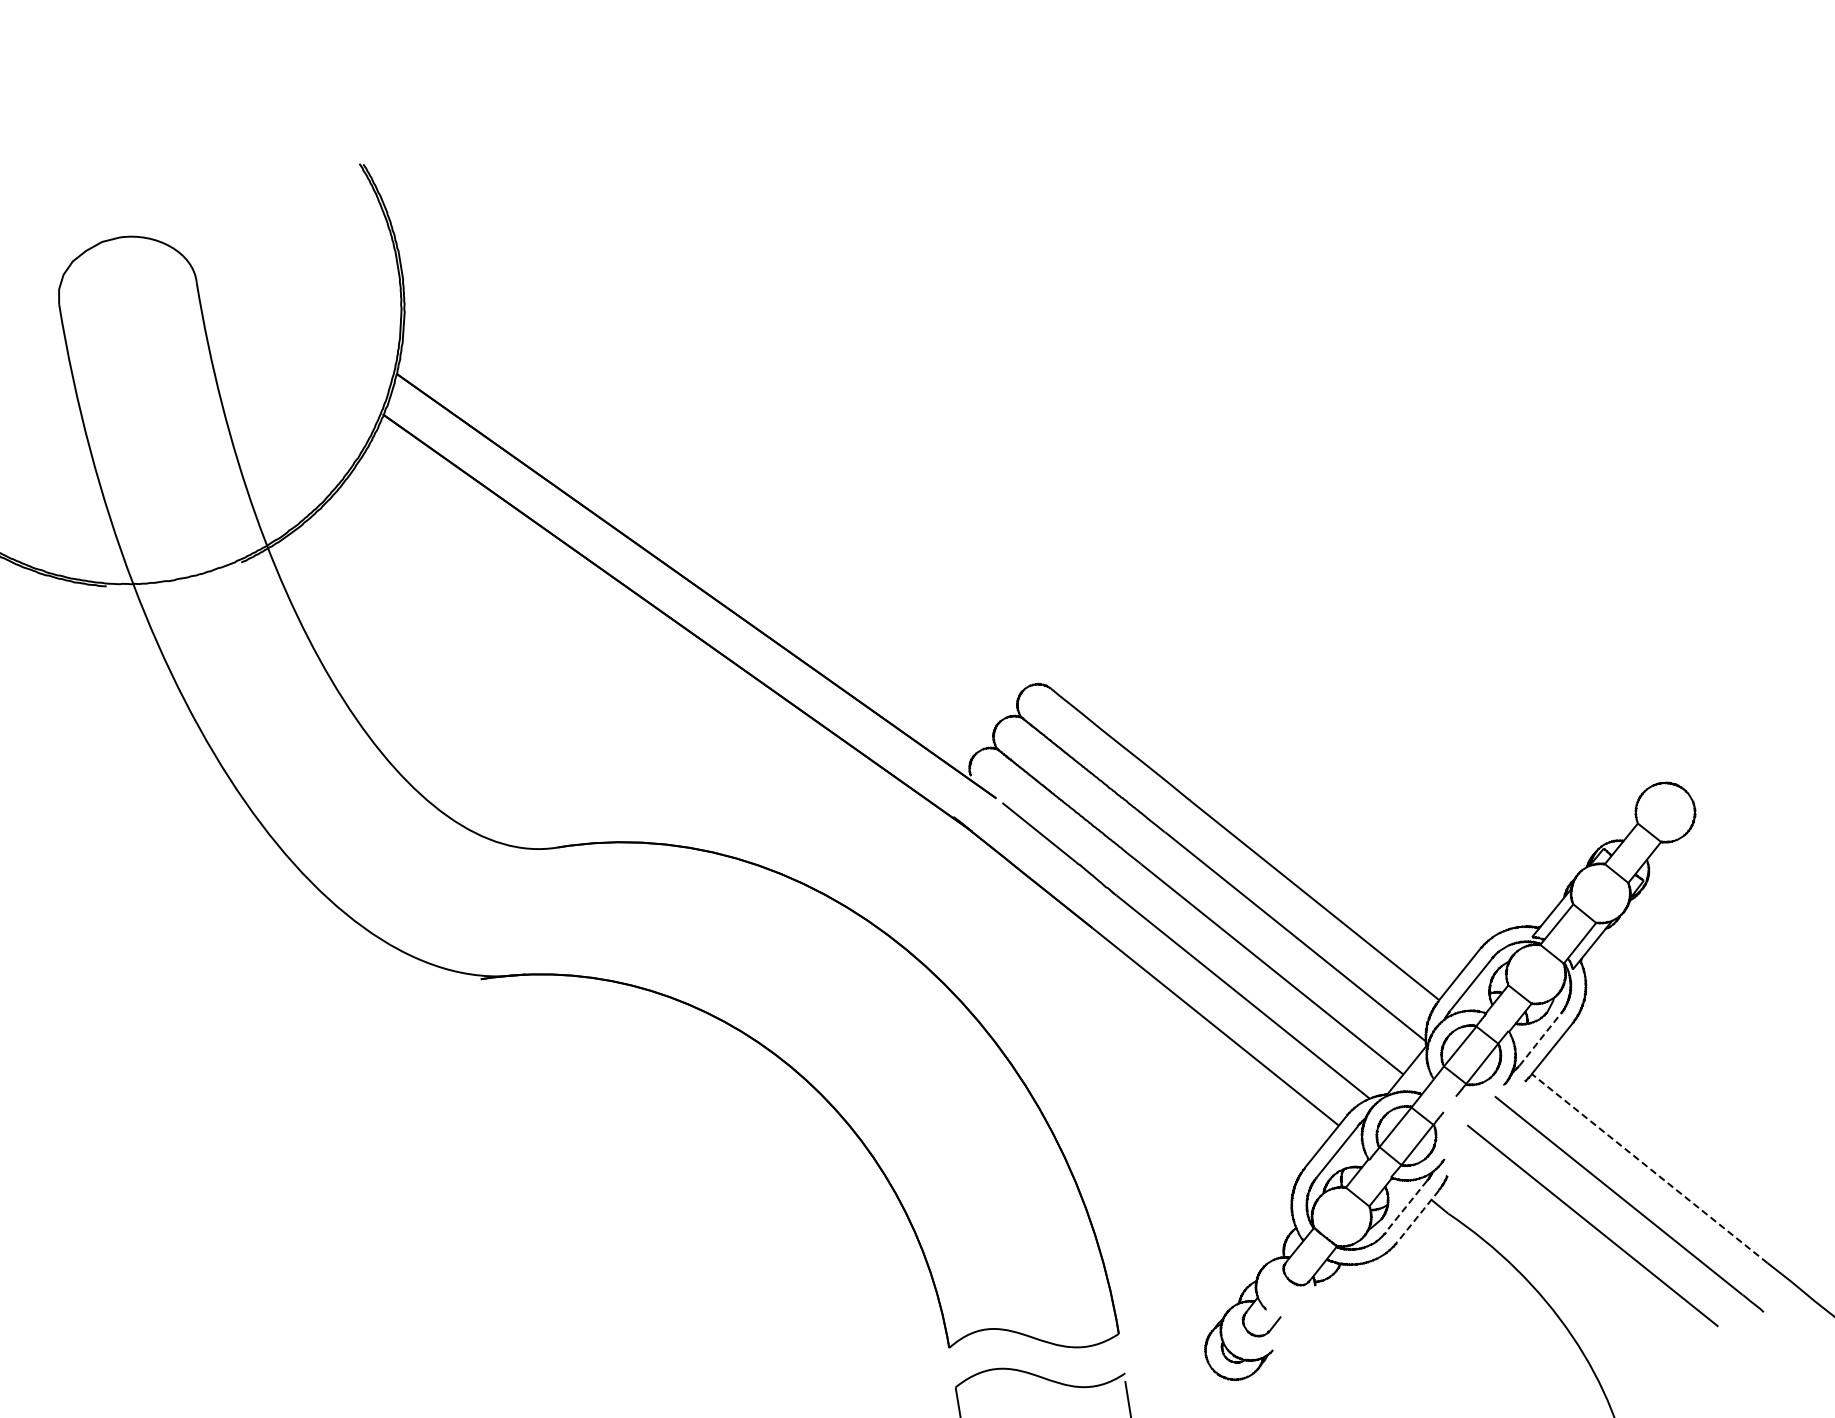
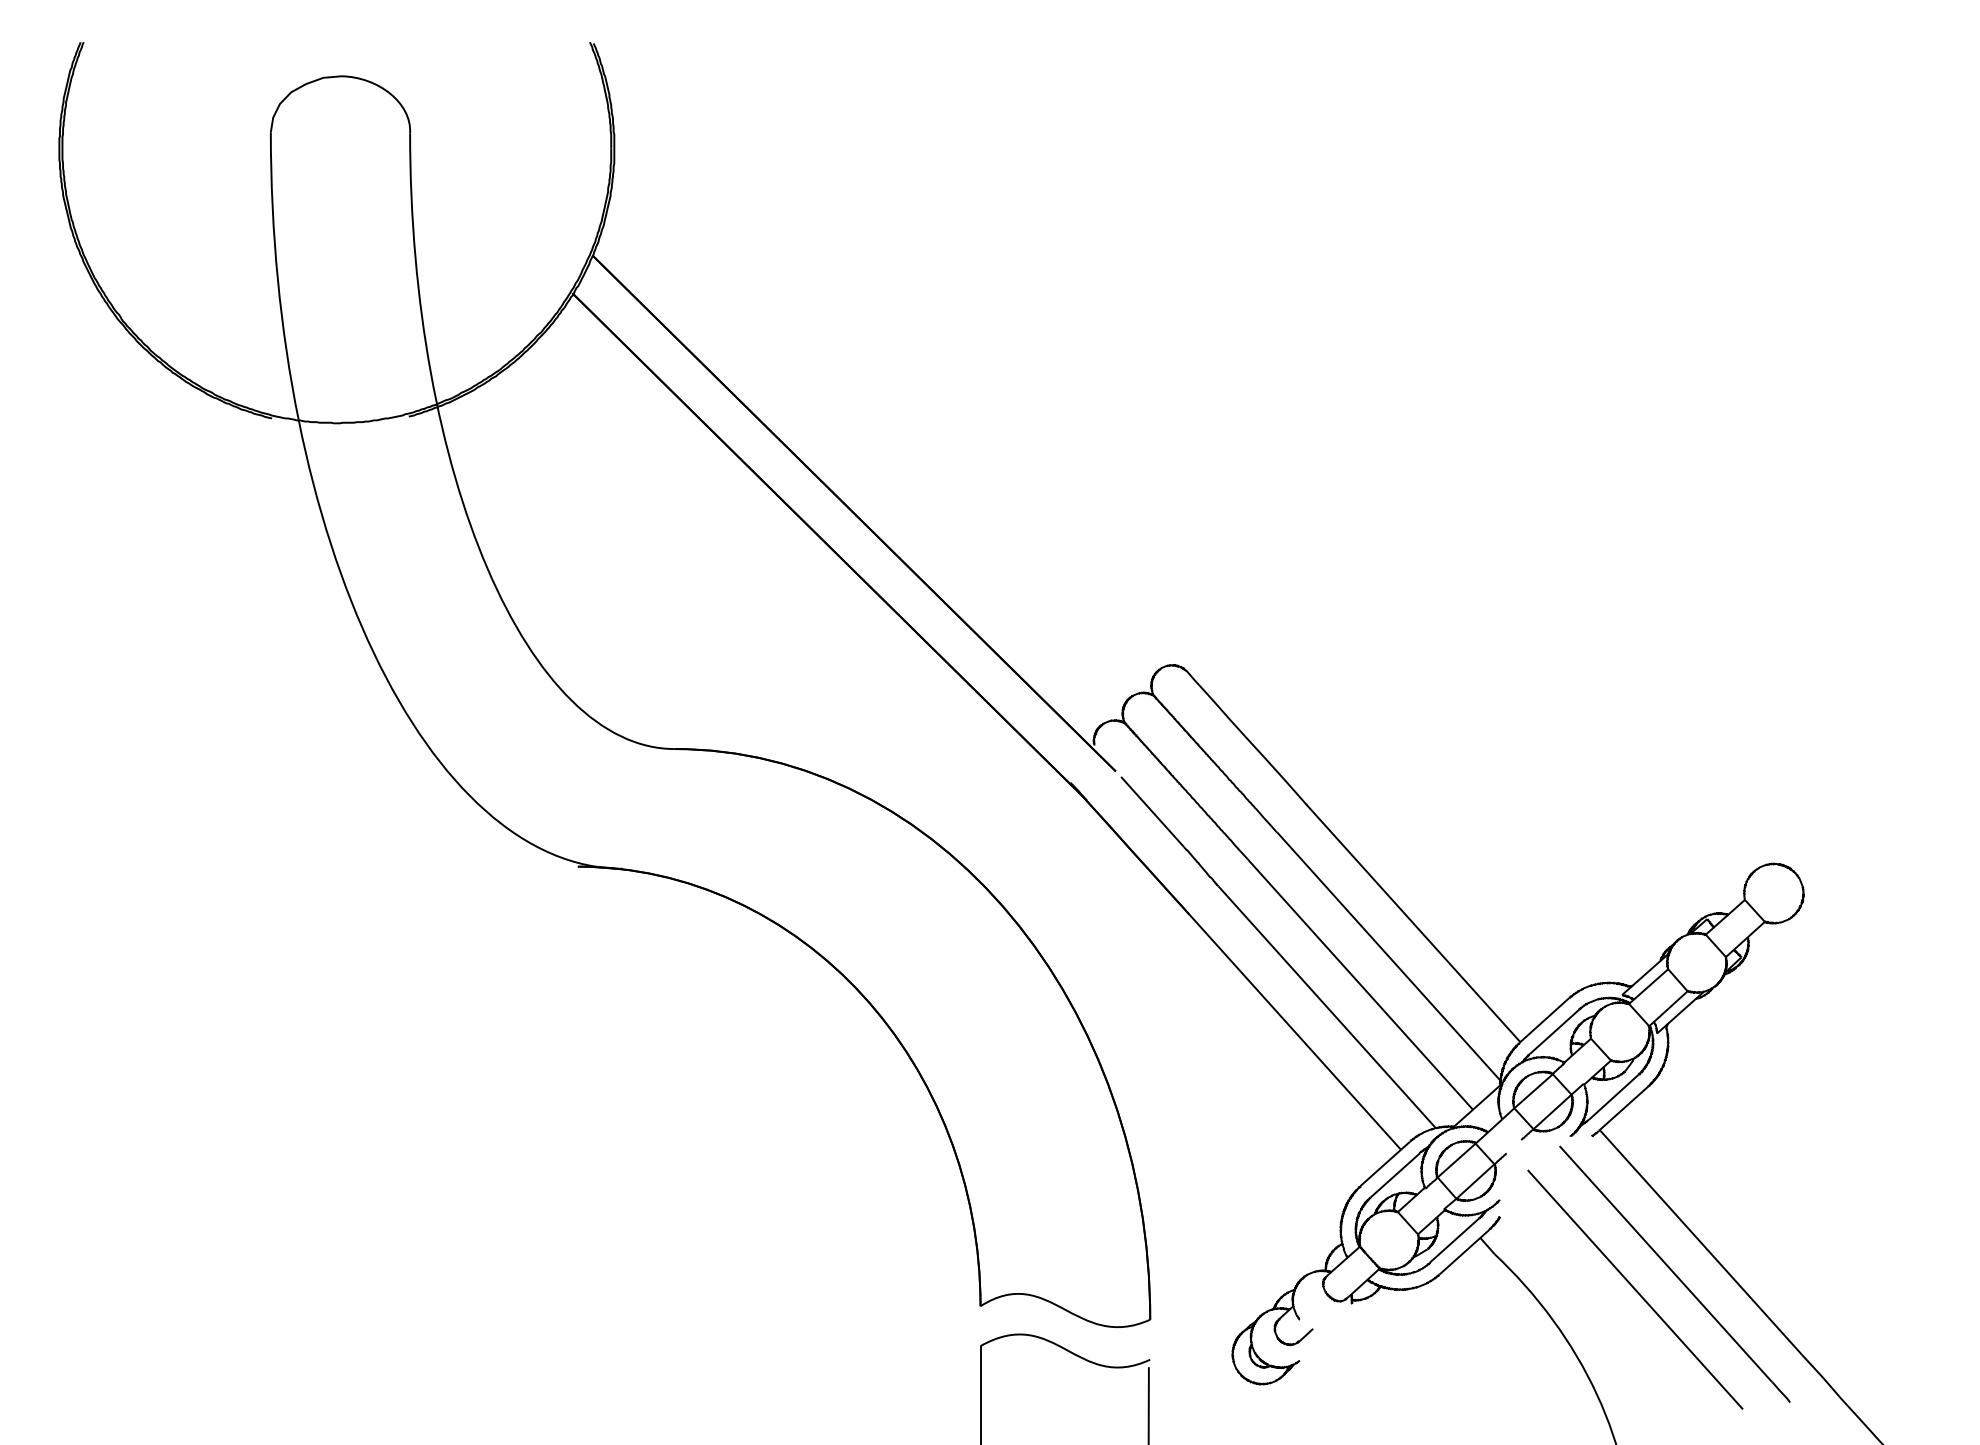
line: (1541, 1039) -> (1614, 1097), dashed -> solid
line: (1649, 1167) -> (1700, 1241), dashed -> solid
line: (1405, 1207) -> (1453, 1241), dashed -> solid
line: (1418, 1216) -> (1464, 1252), dashed -> solid

